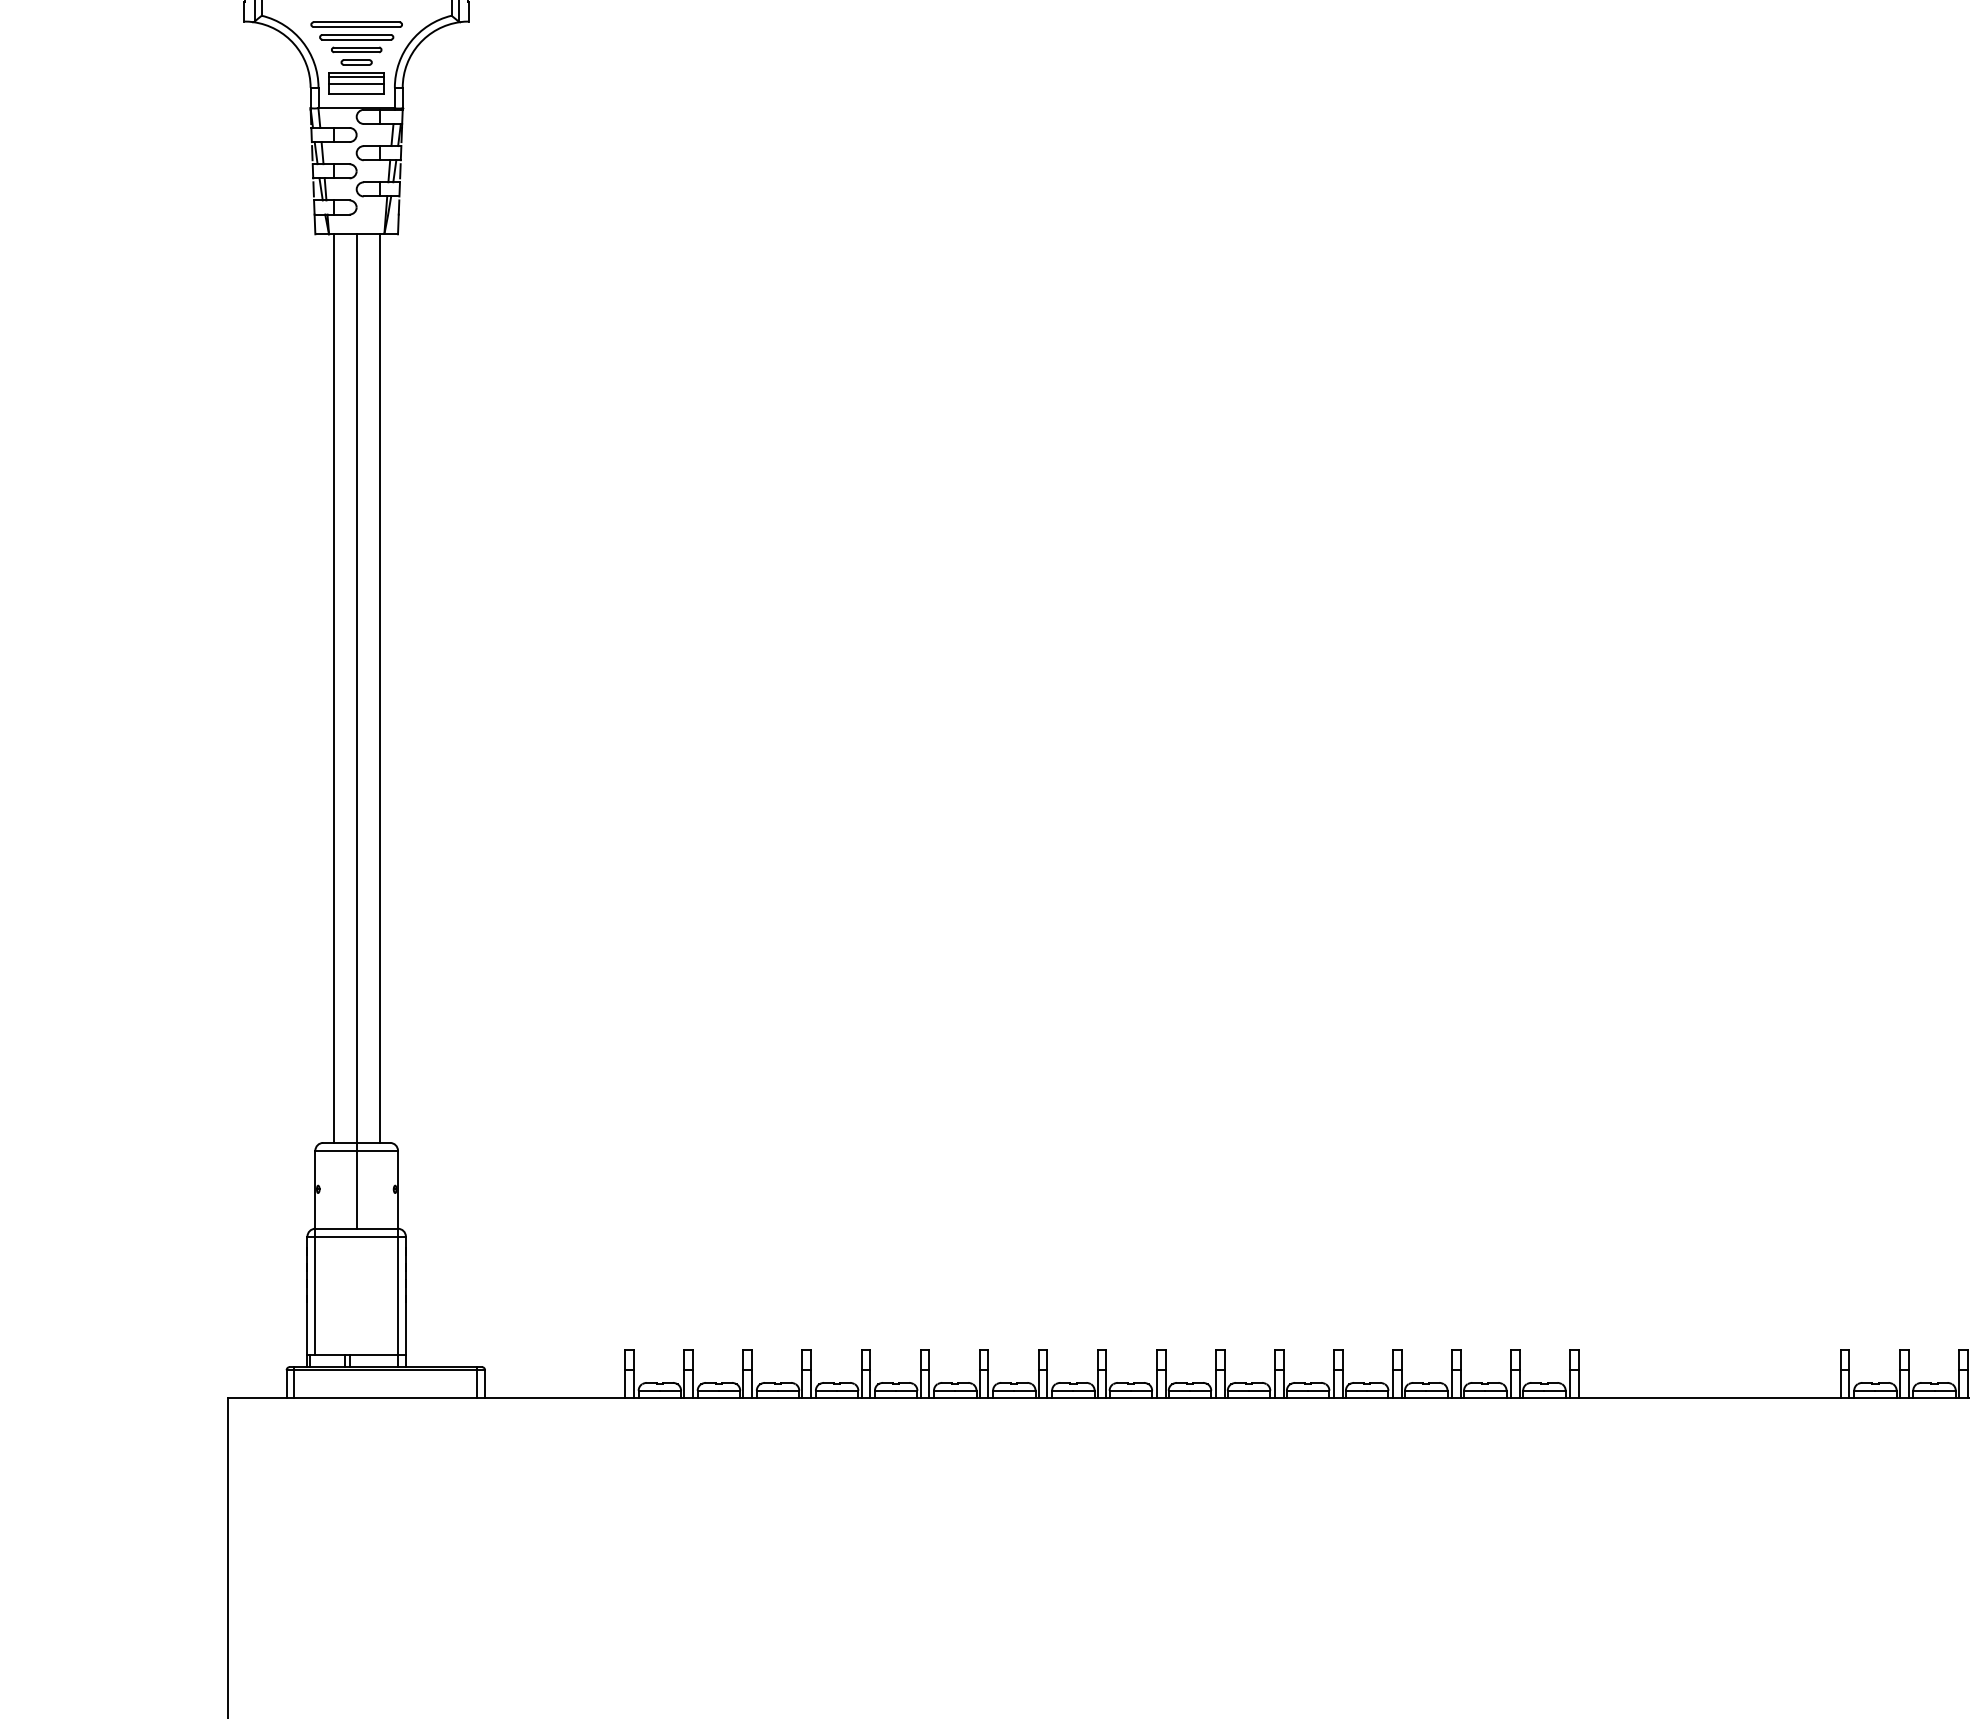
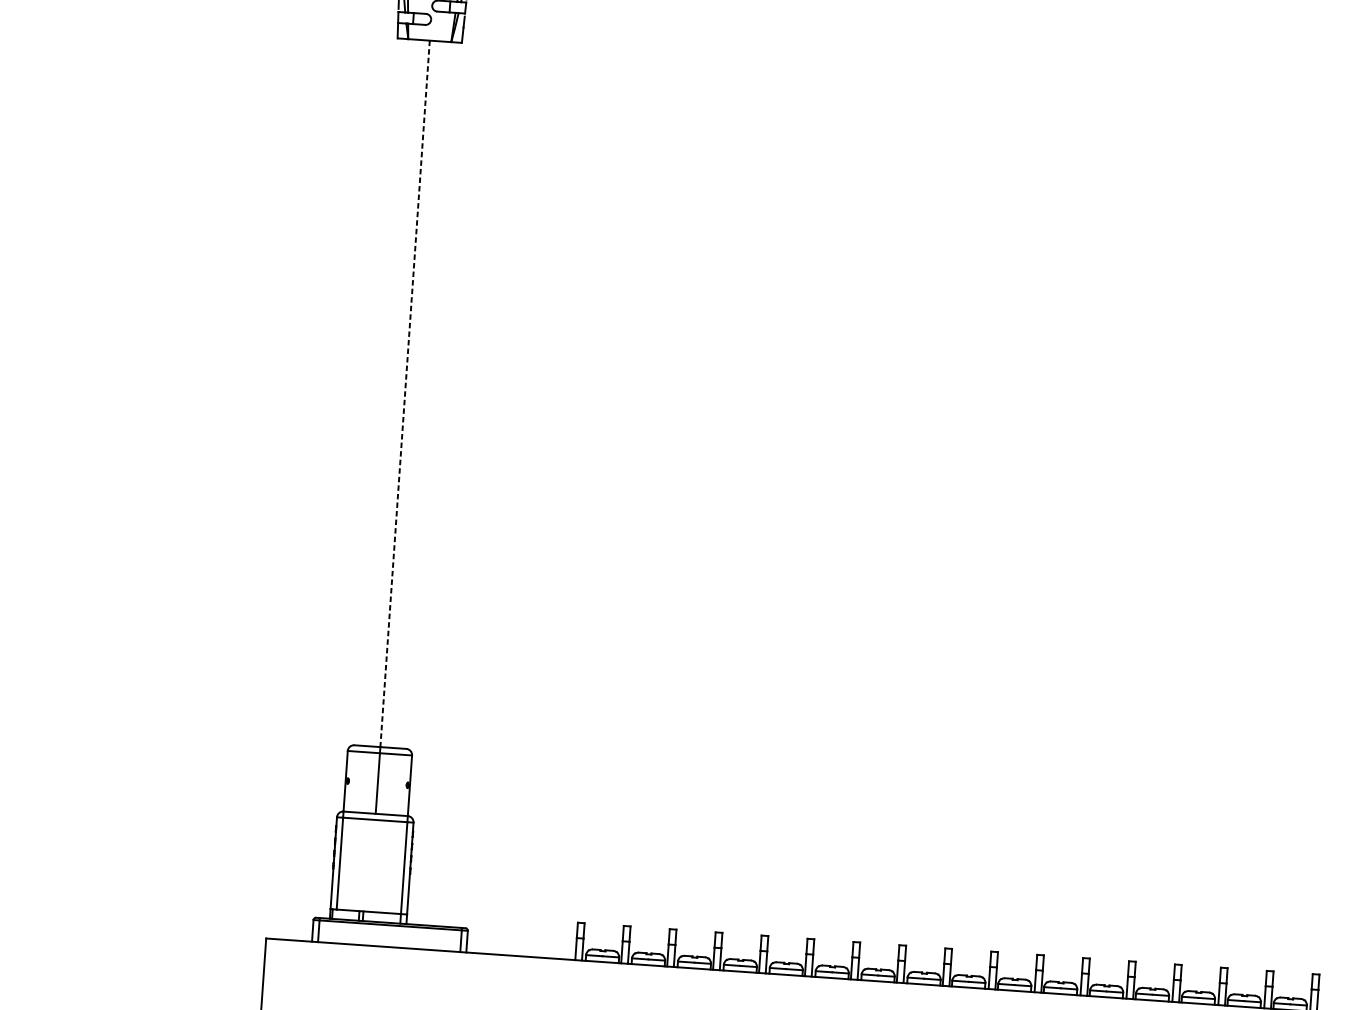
line: (333, 688) -> (387, 392), removed
line: (379, 688) -> (422, 395), removed
line: (356, 689) -> (404, 394), solid -> dashed

